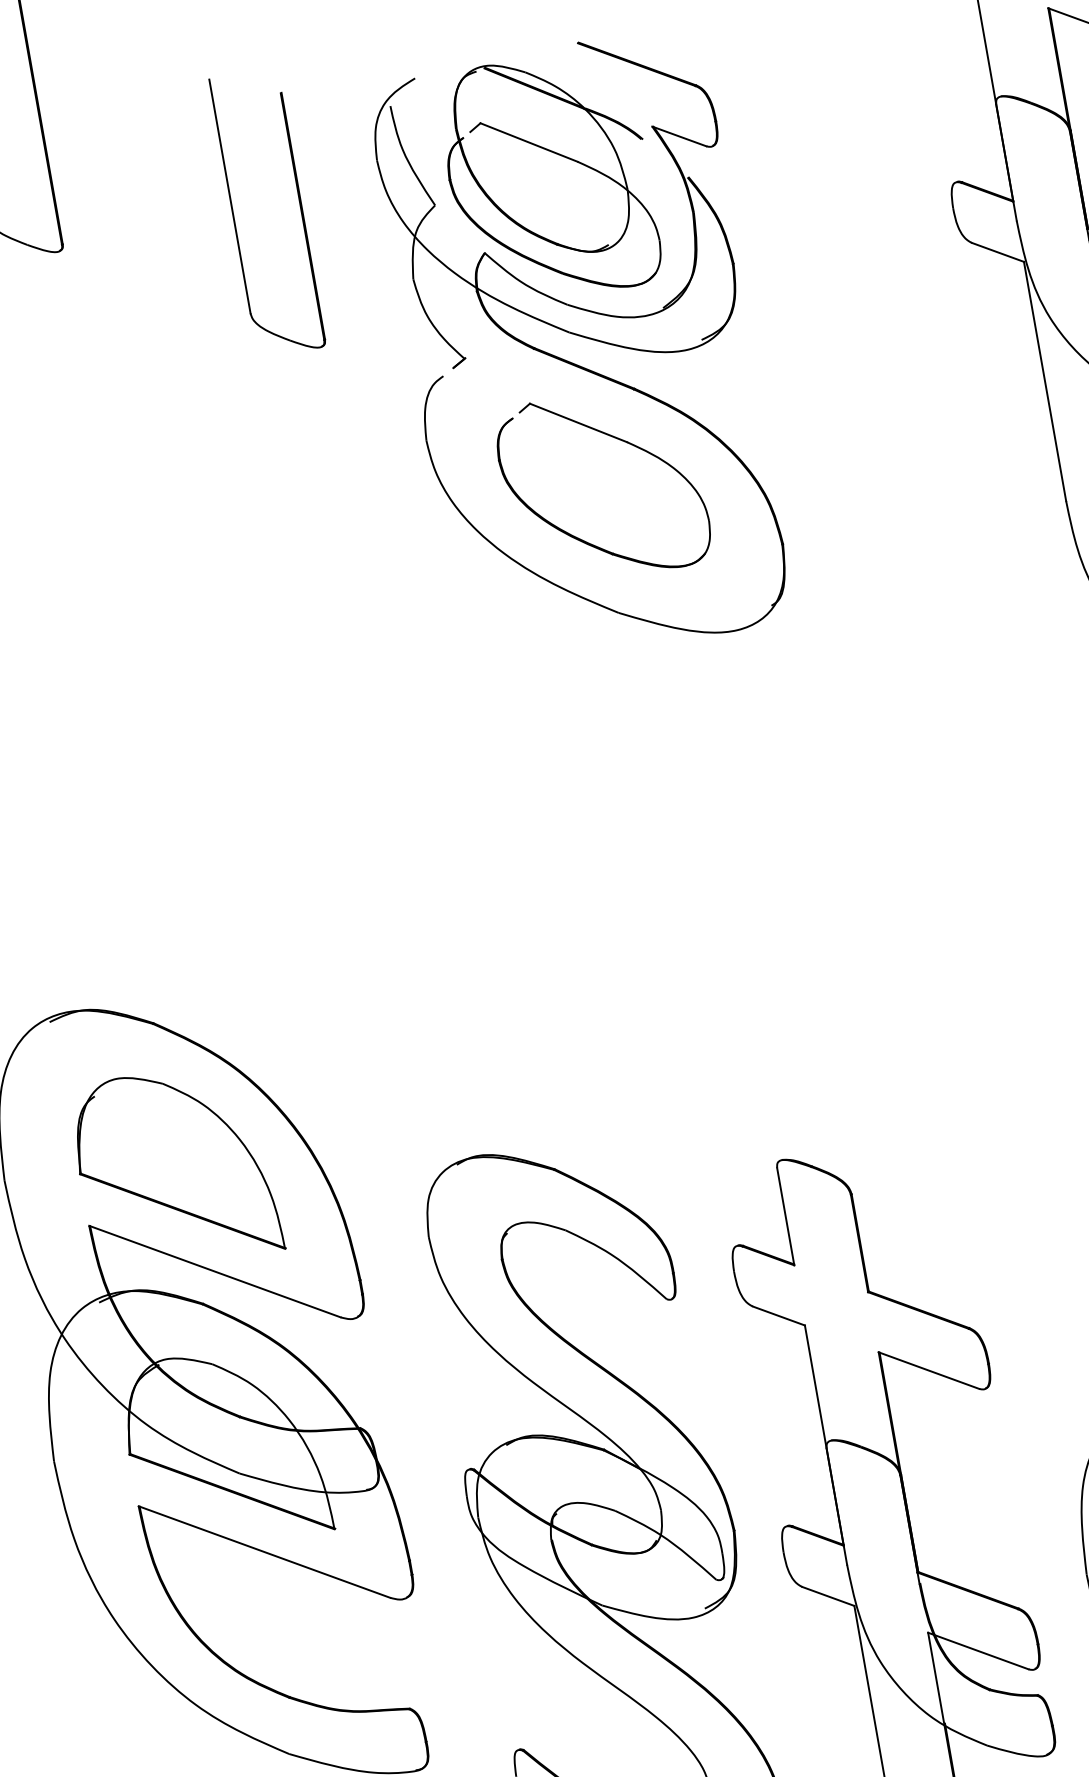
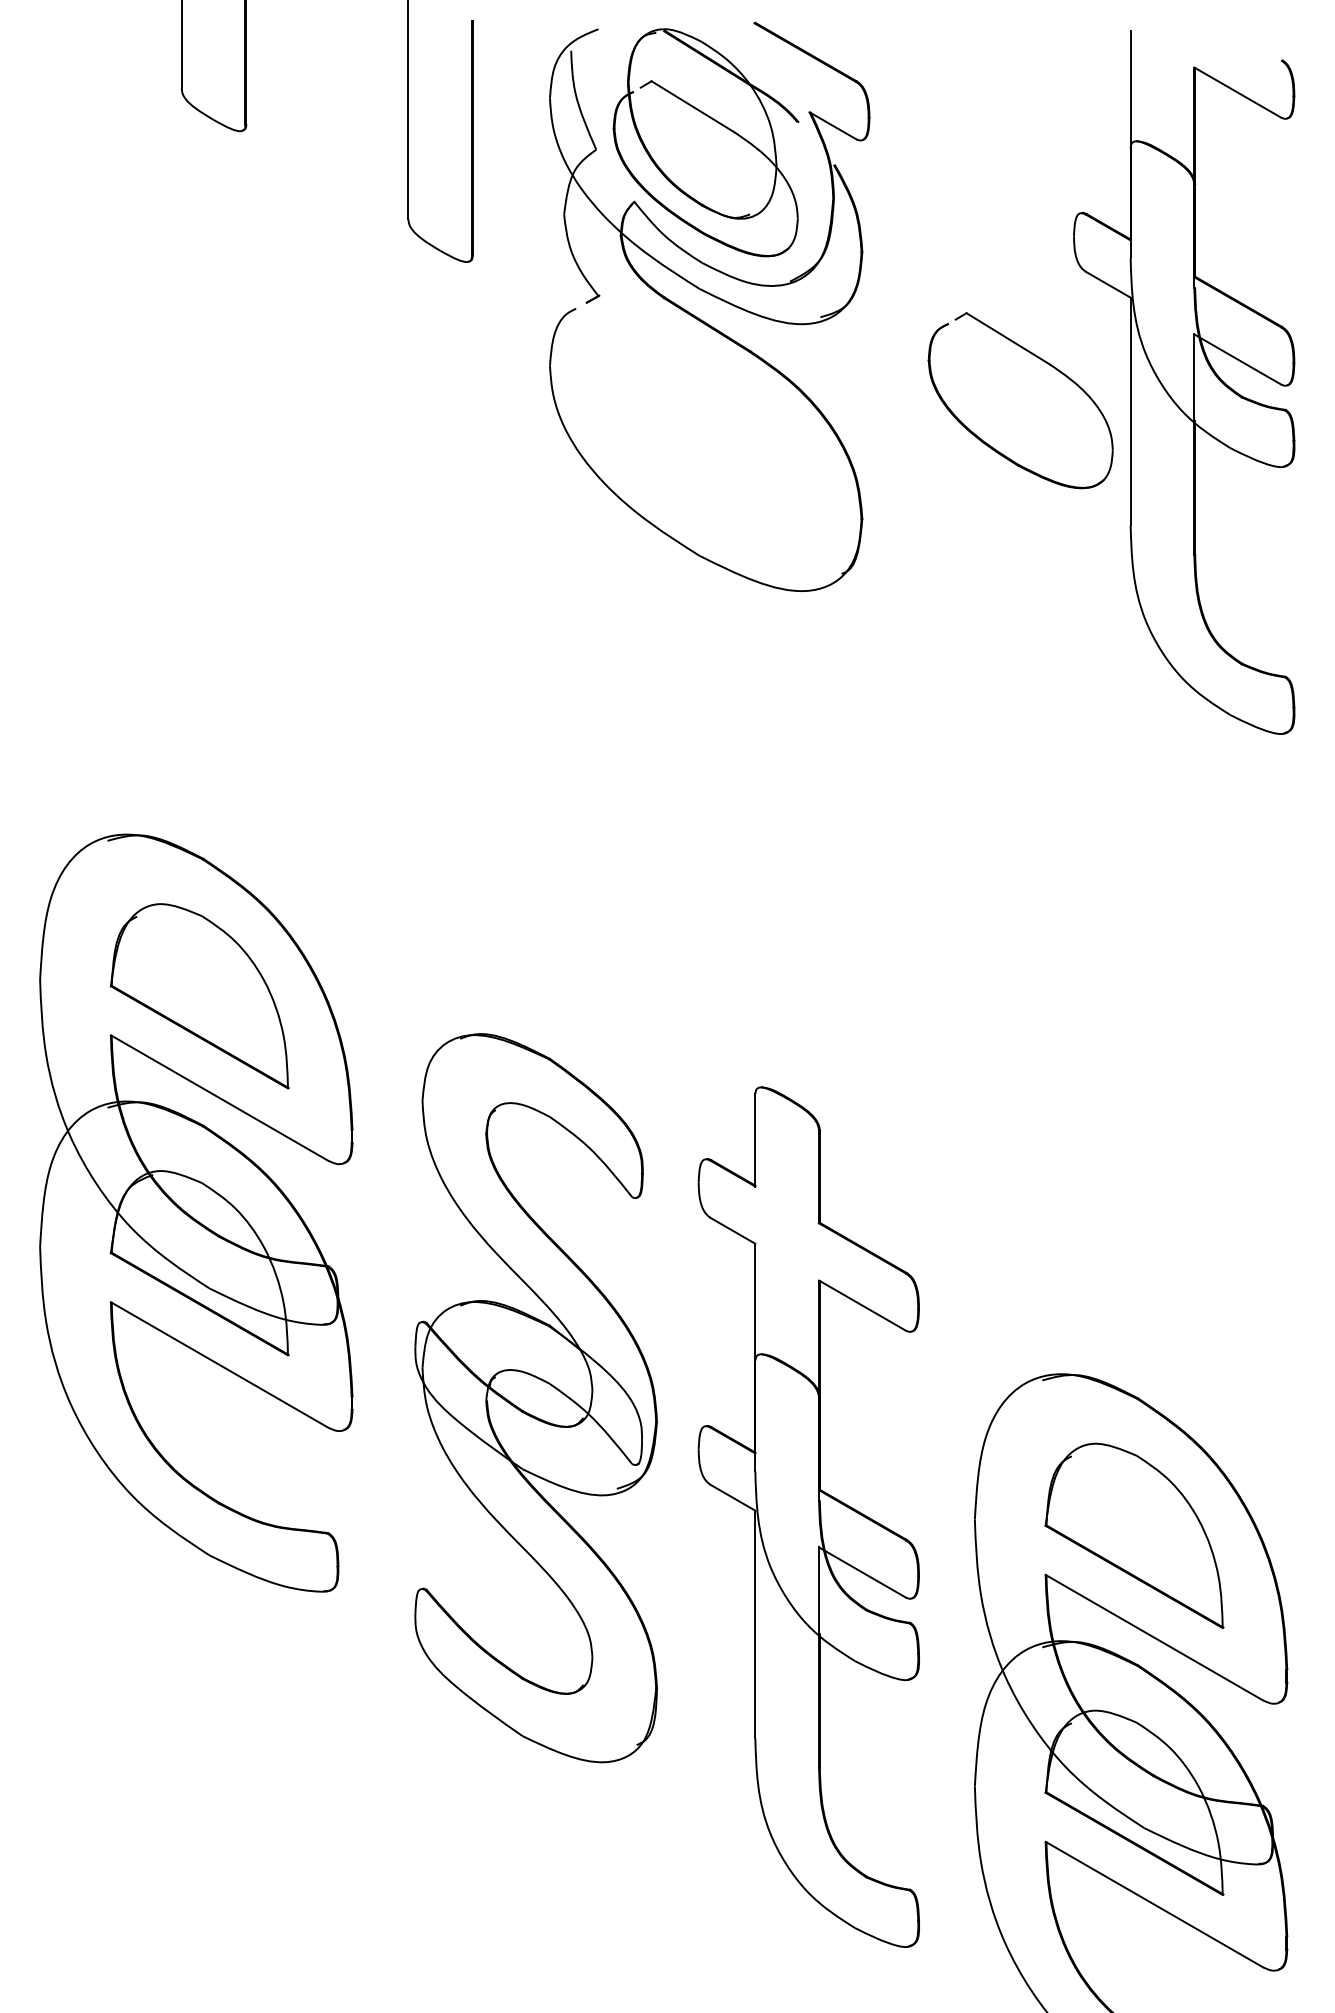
part: (620, 441) -> (1044, 362), moved

